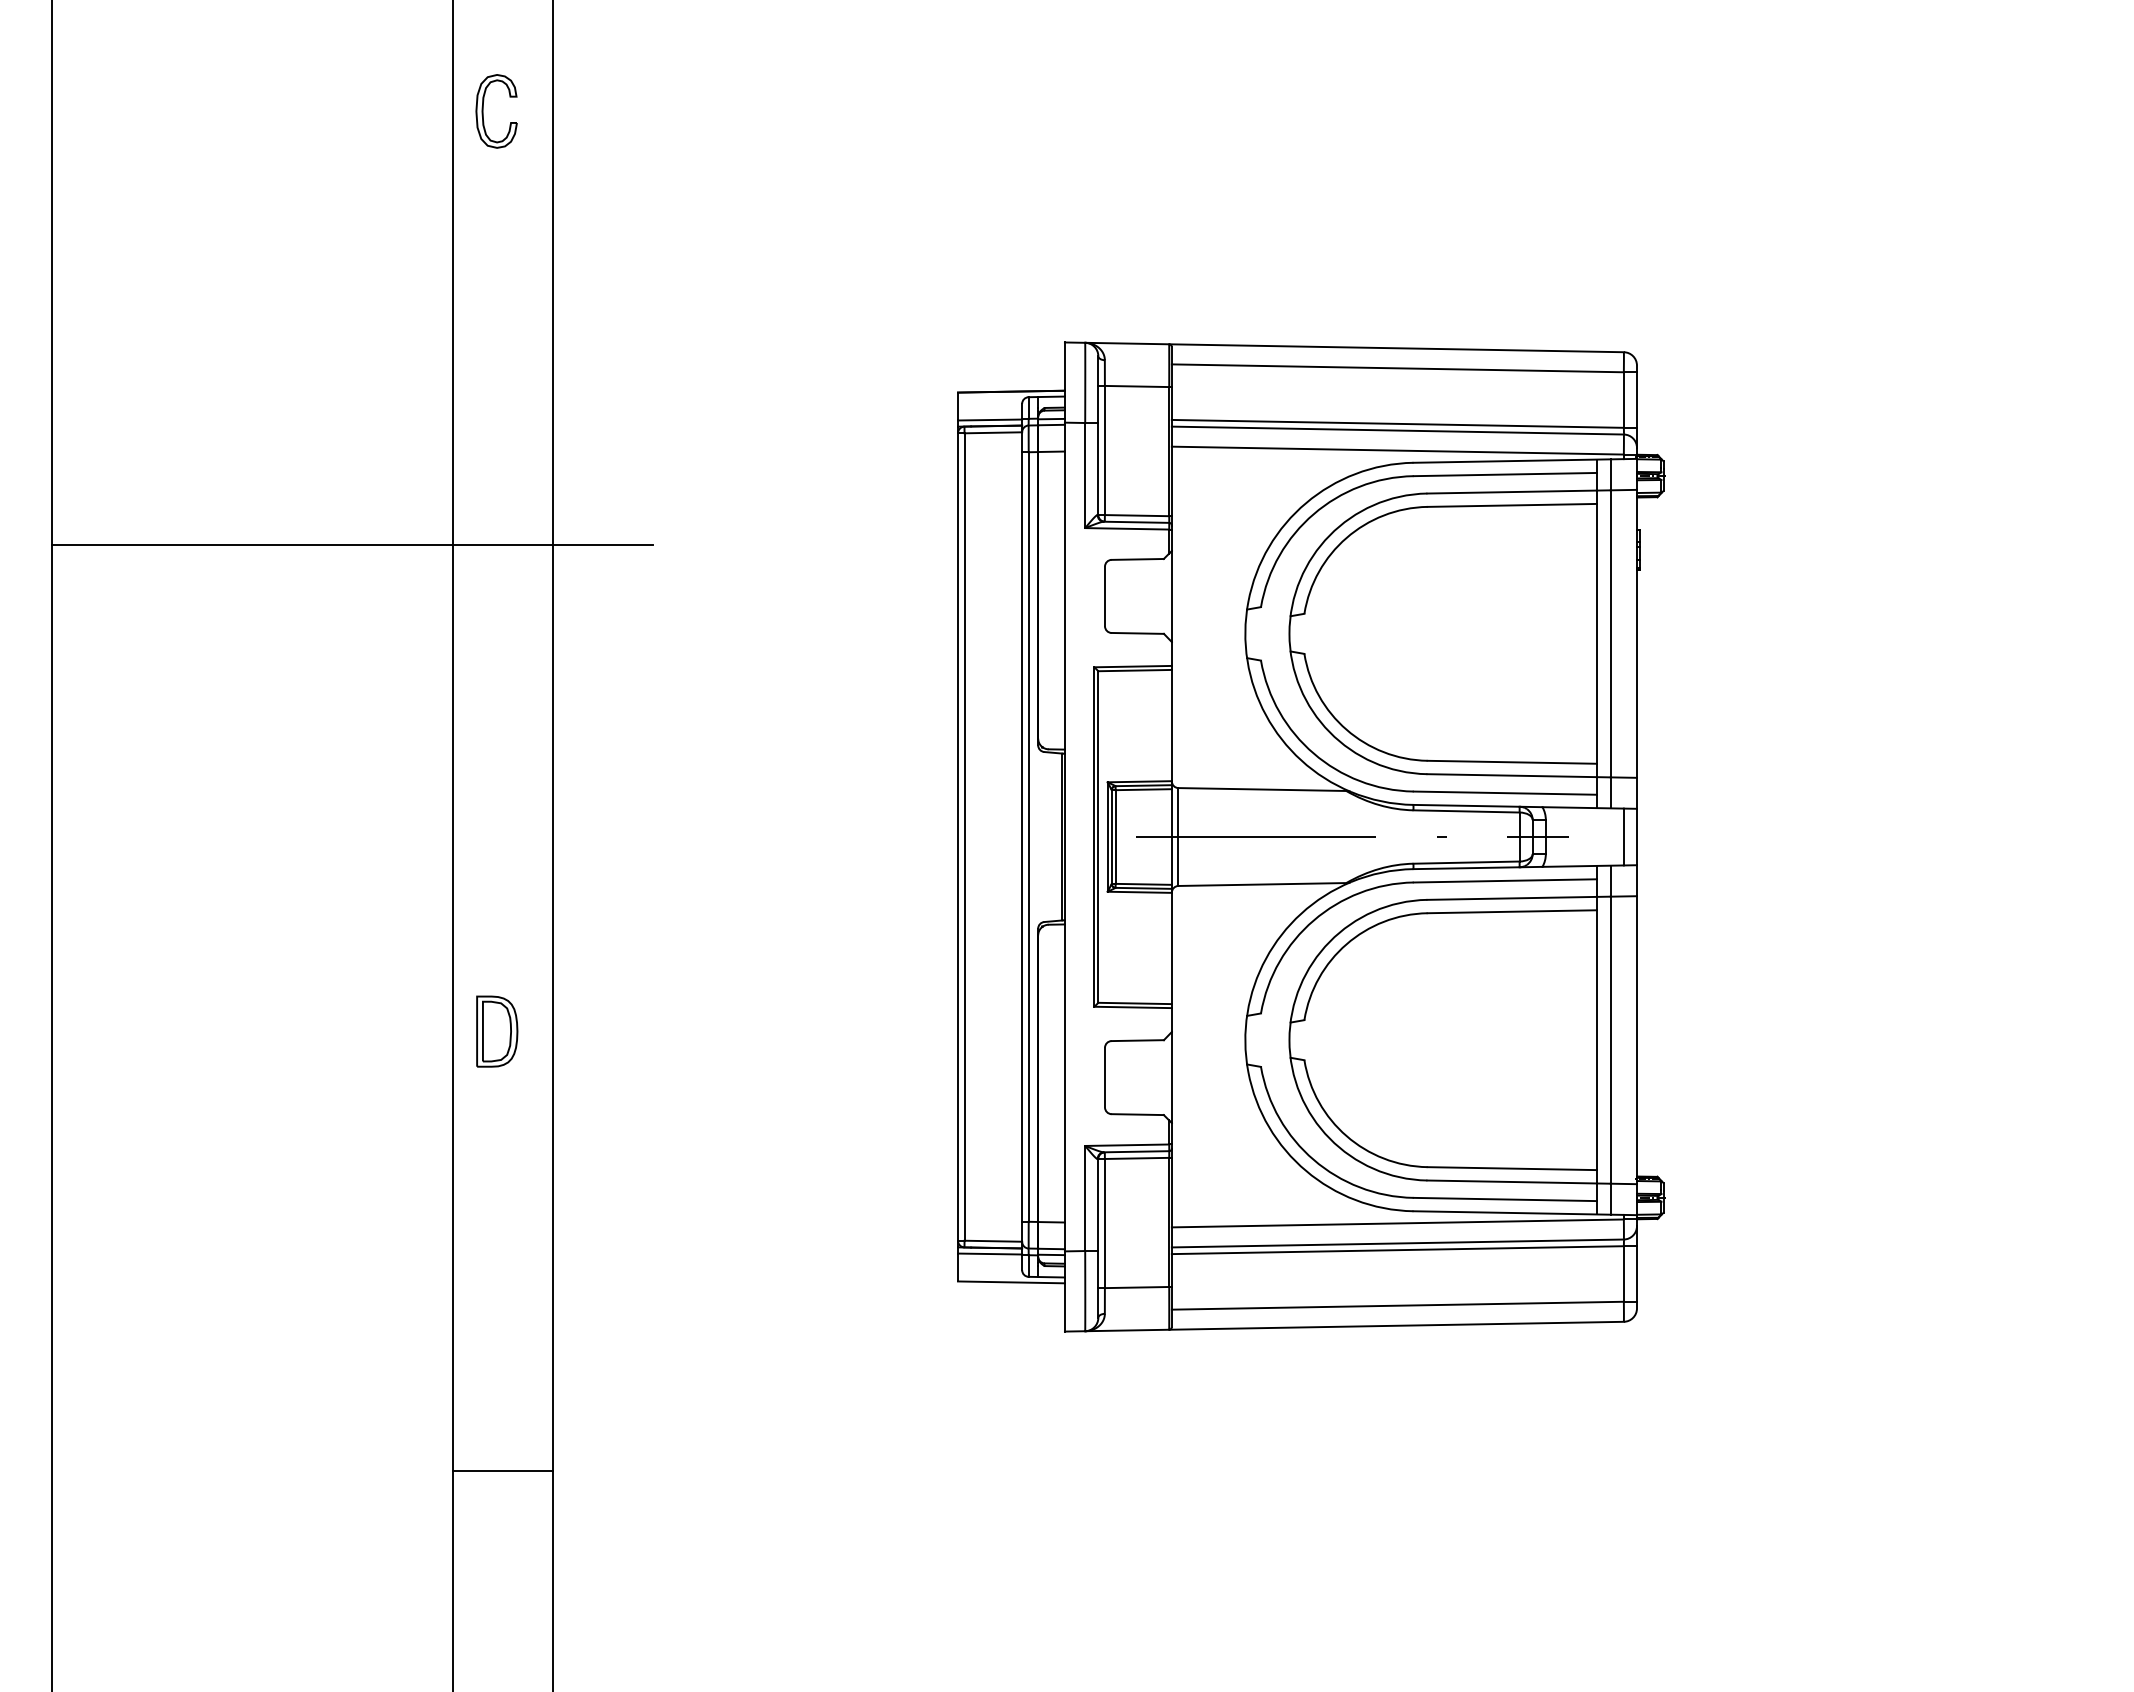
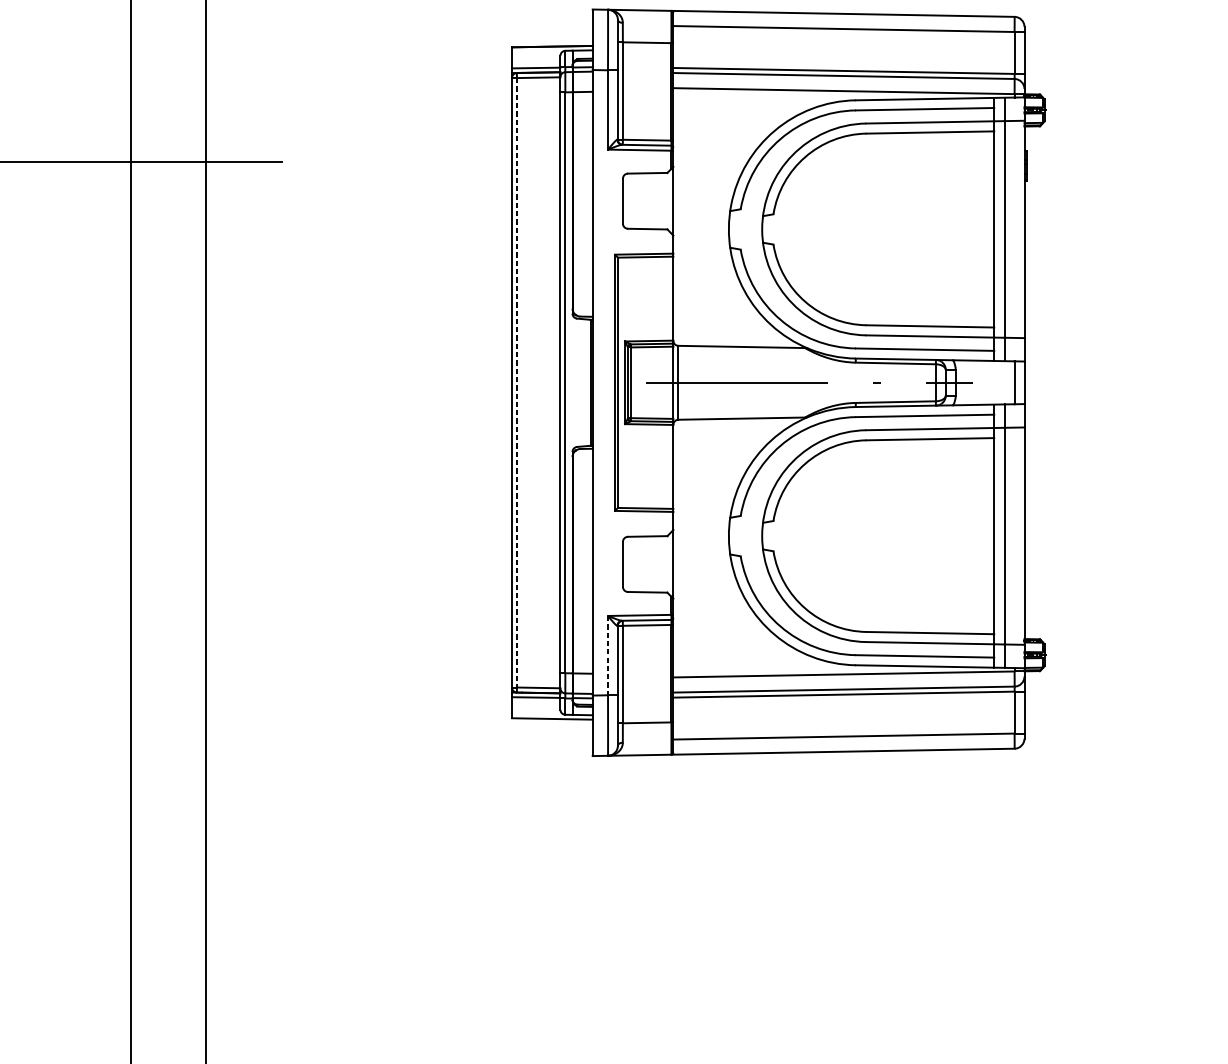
line: (964, 837) -> (516, 383), solid -> dashed
part: (497, 1031) -> (164, 529), removed
line: (1085, 1198) -> (608, 655), solid -> dashed
line: (502, 1470) -> (168, 860), removed

